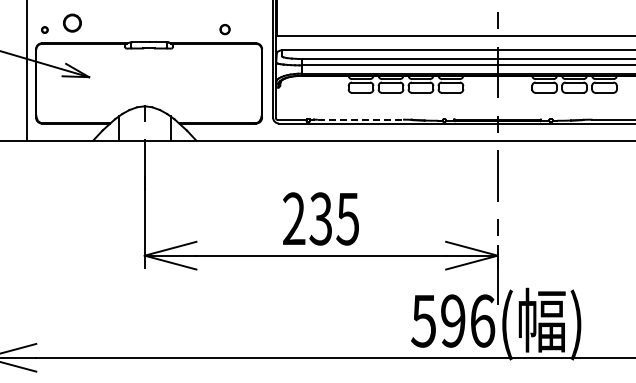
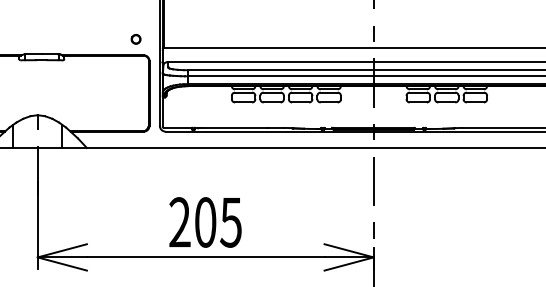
part: (224, 29) -> (135, 39), moved
line: (360, 119) -> (243, 127), dashed -> solid
text: (320, 218) -> (205, 222), 235 -> 205

